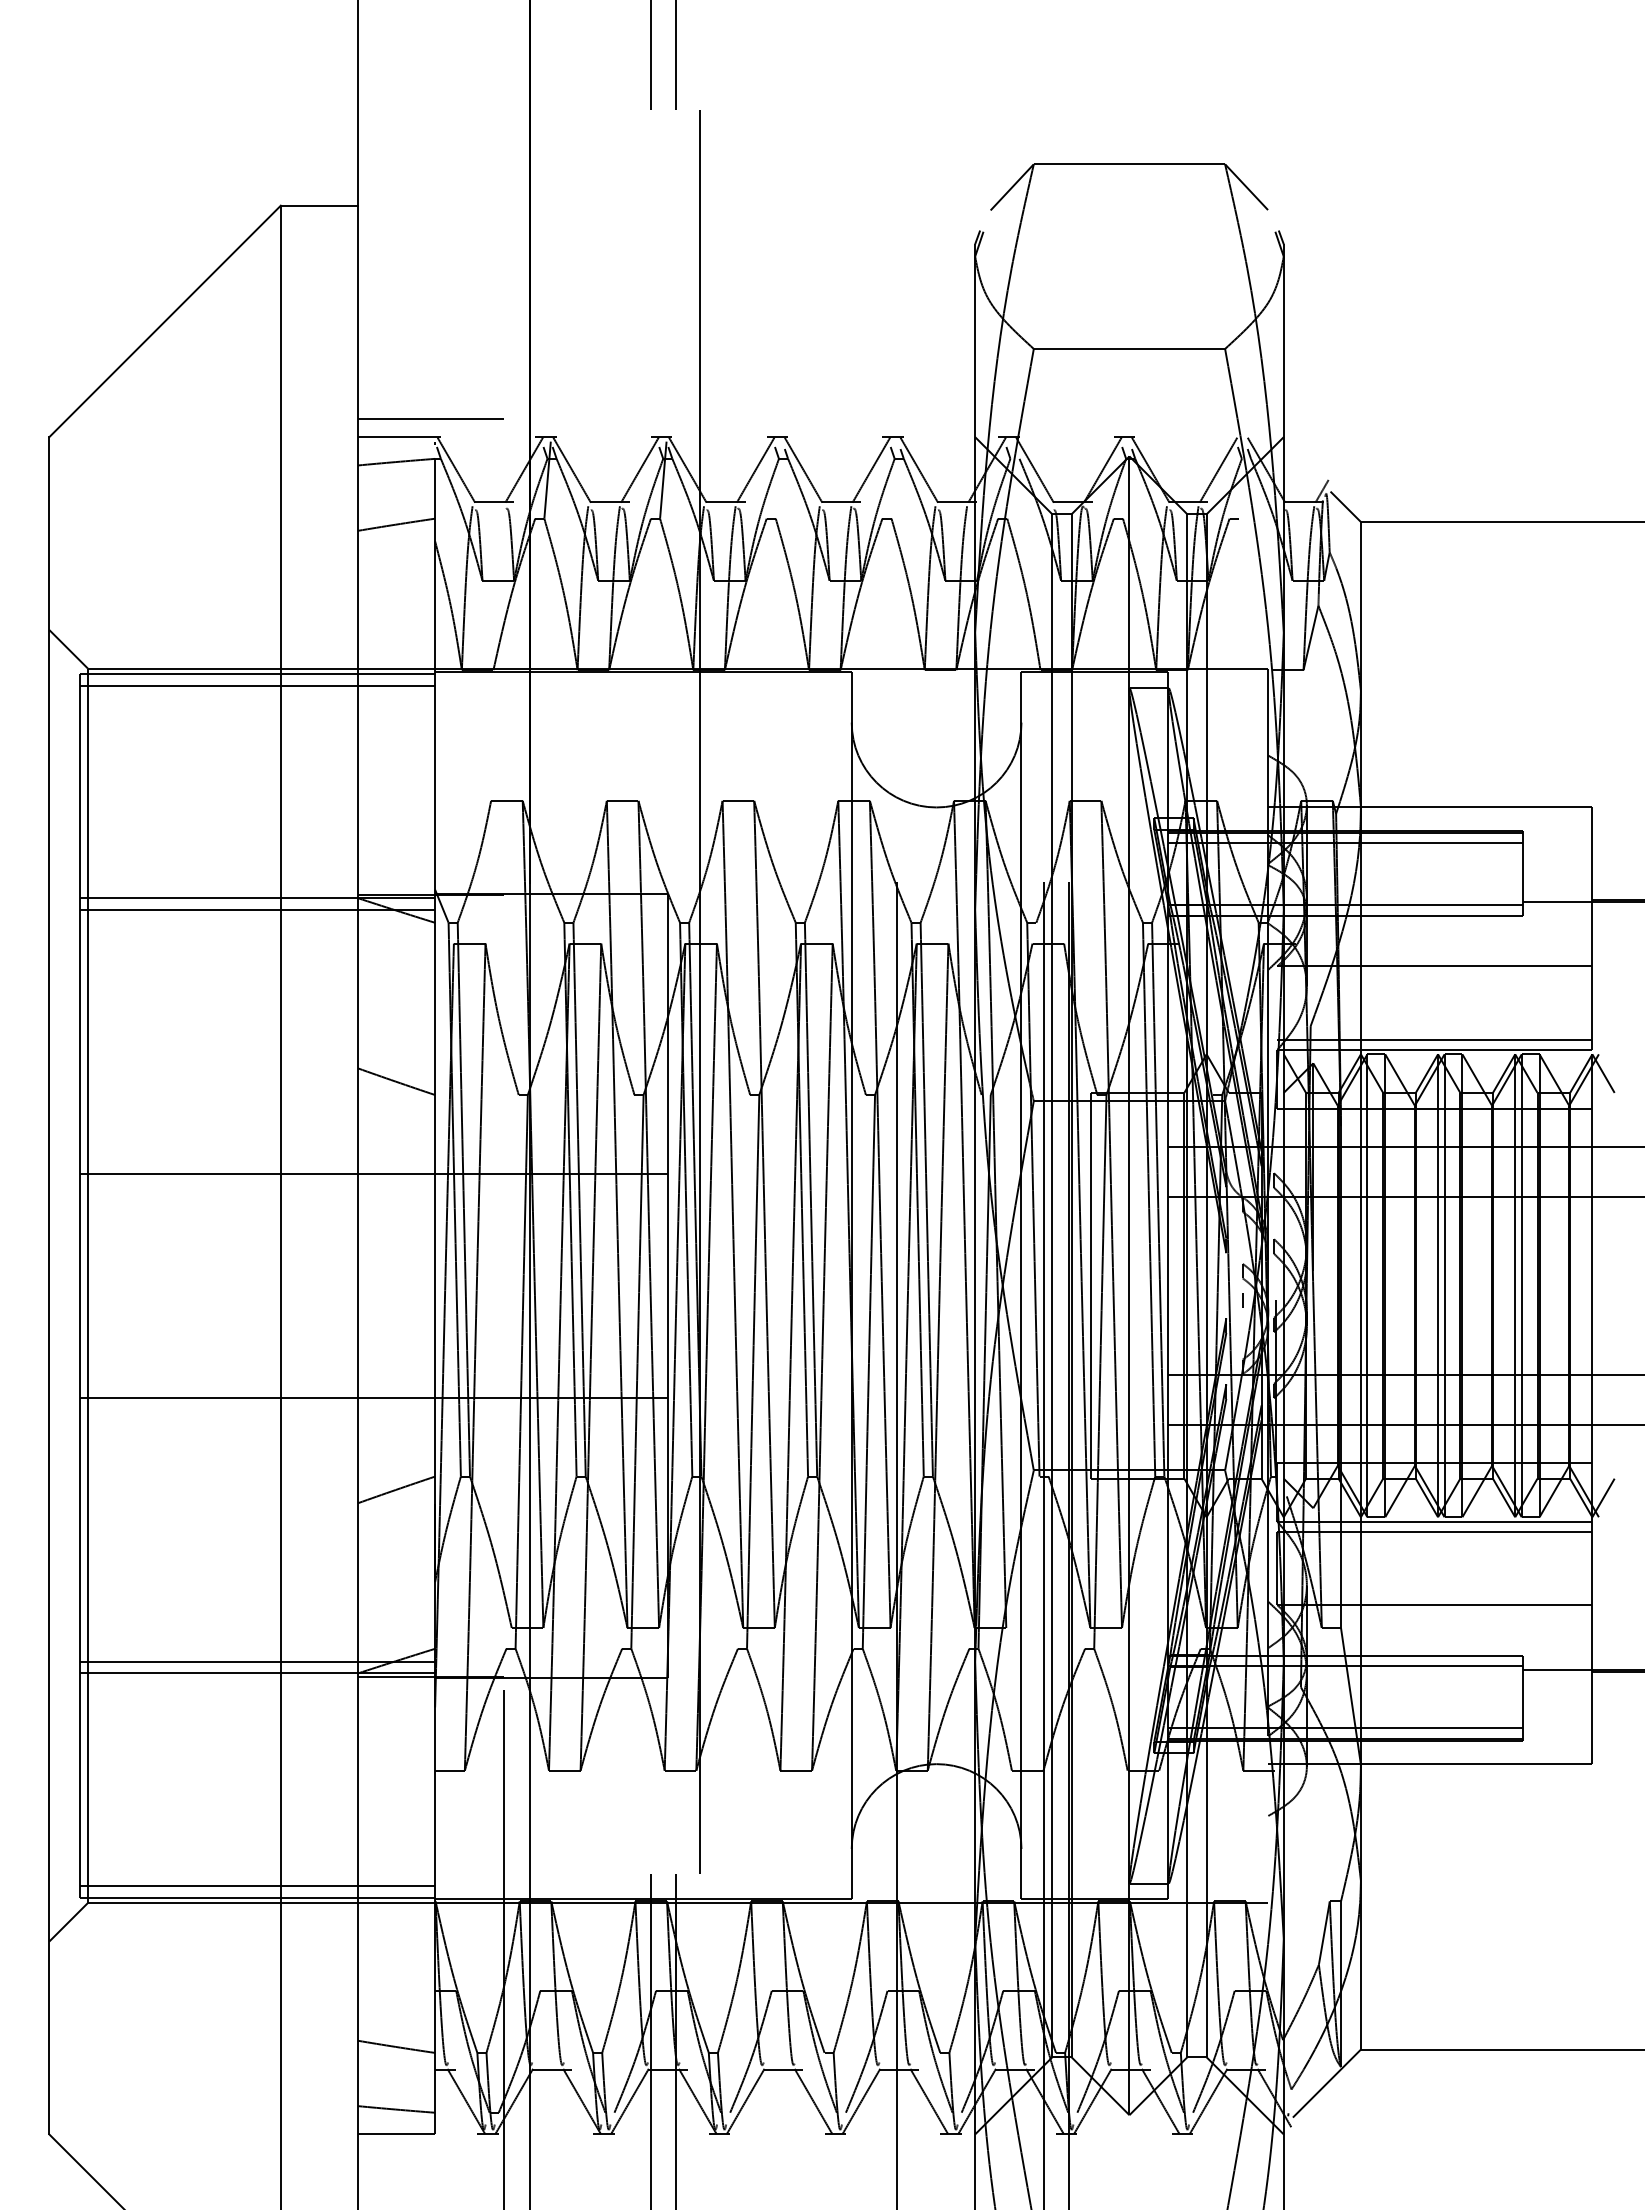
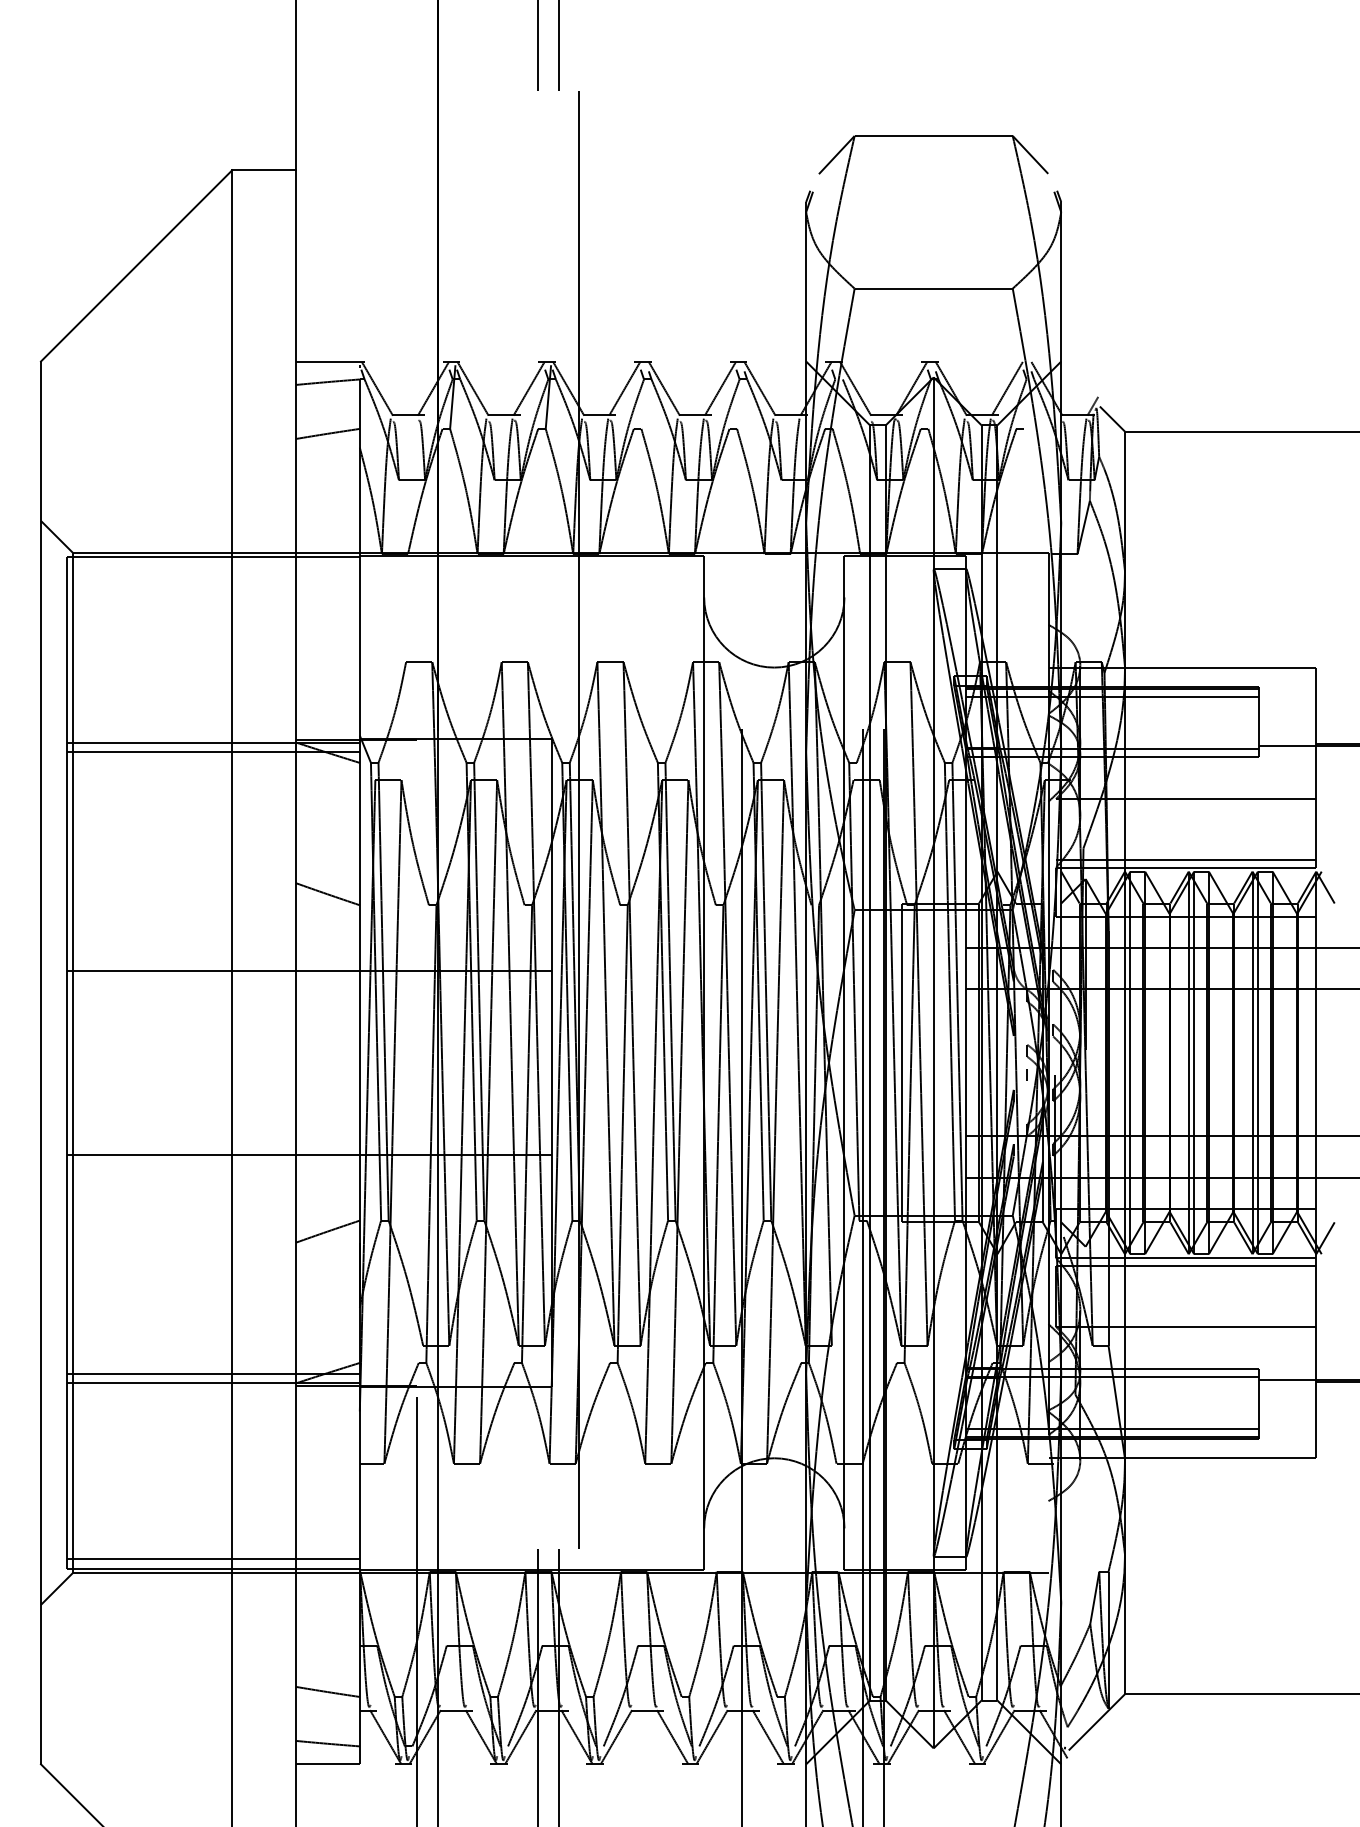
line: (430, 418) -> (356, 346), removed
line: (257, 685) -> (213, 566), removed

